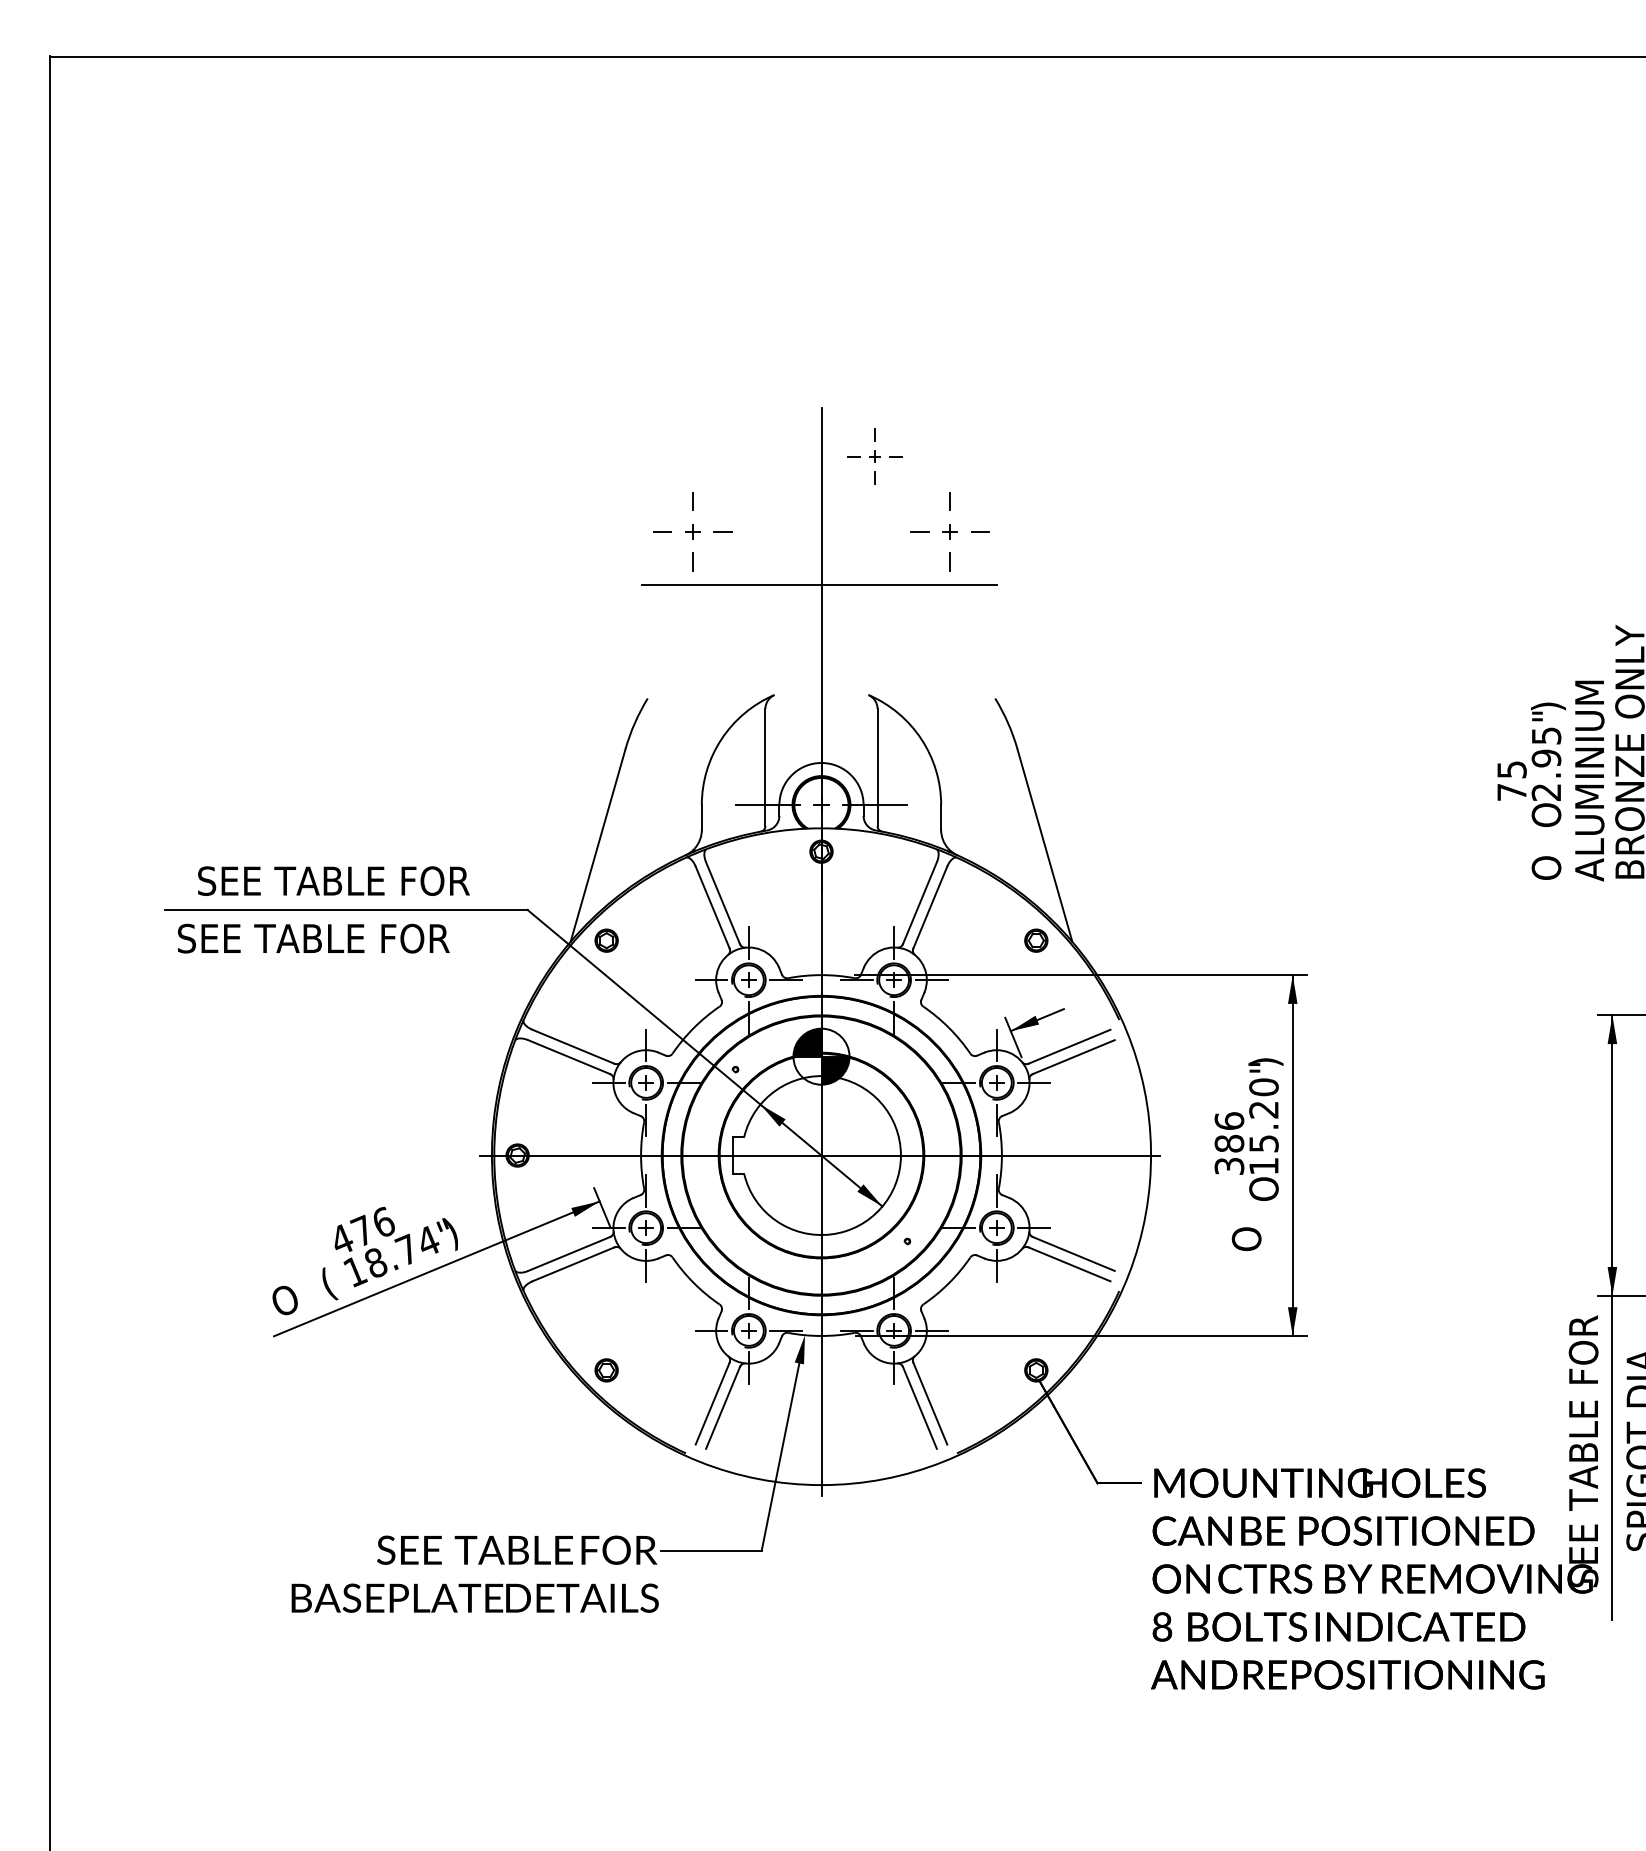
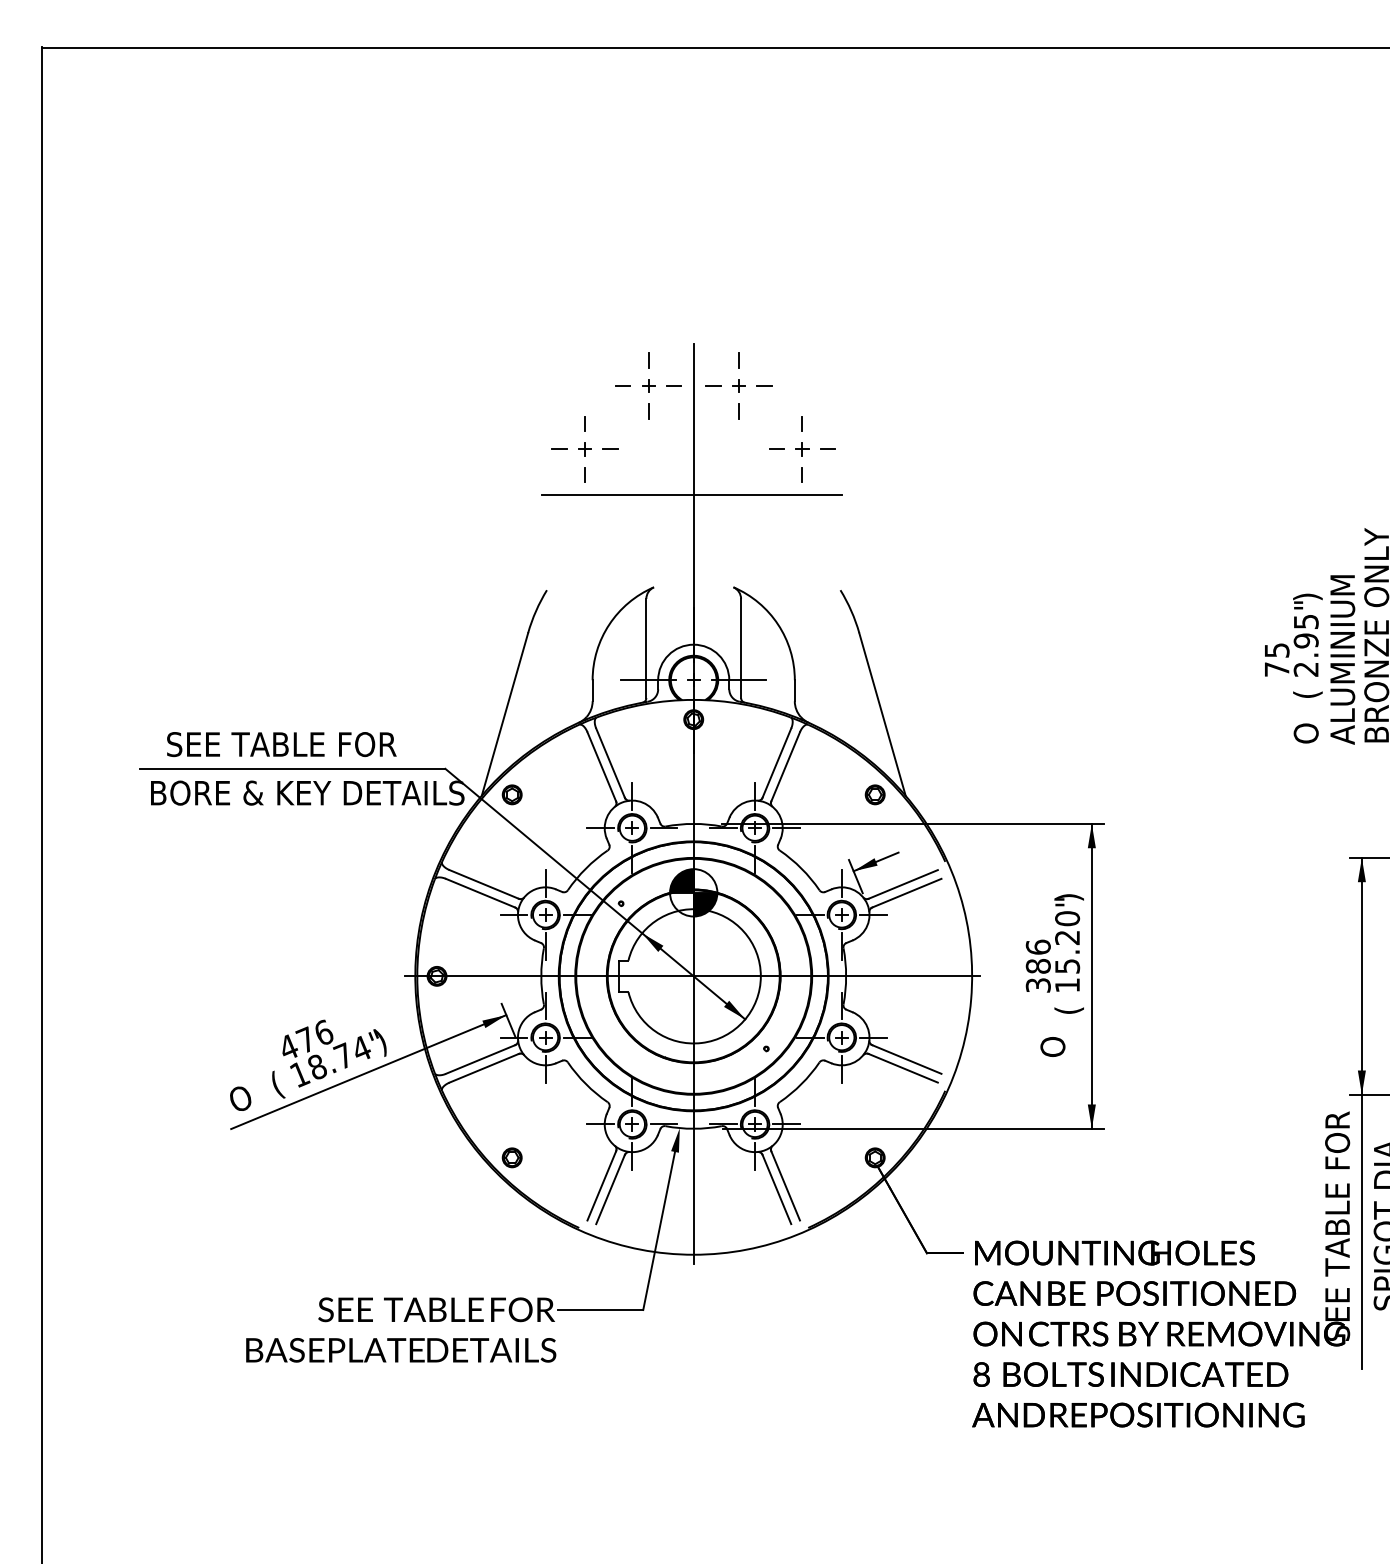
part: (767, 456) -> (648, 385), added
part: (874, 456) -> (738, 385), size x1.43
text: (1548, 815) -> (1307, 689), O -> (
text: (364, 938) -> (307, 792), SEE TABLE FOR -> BORE & KEY DETAILS
text: (1265, 1188) -> (1068, 1004), O -> (

